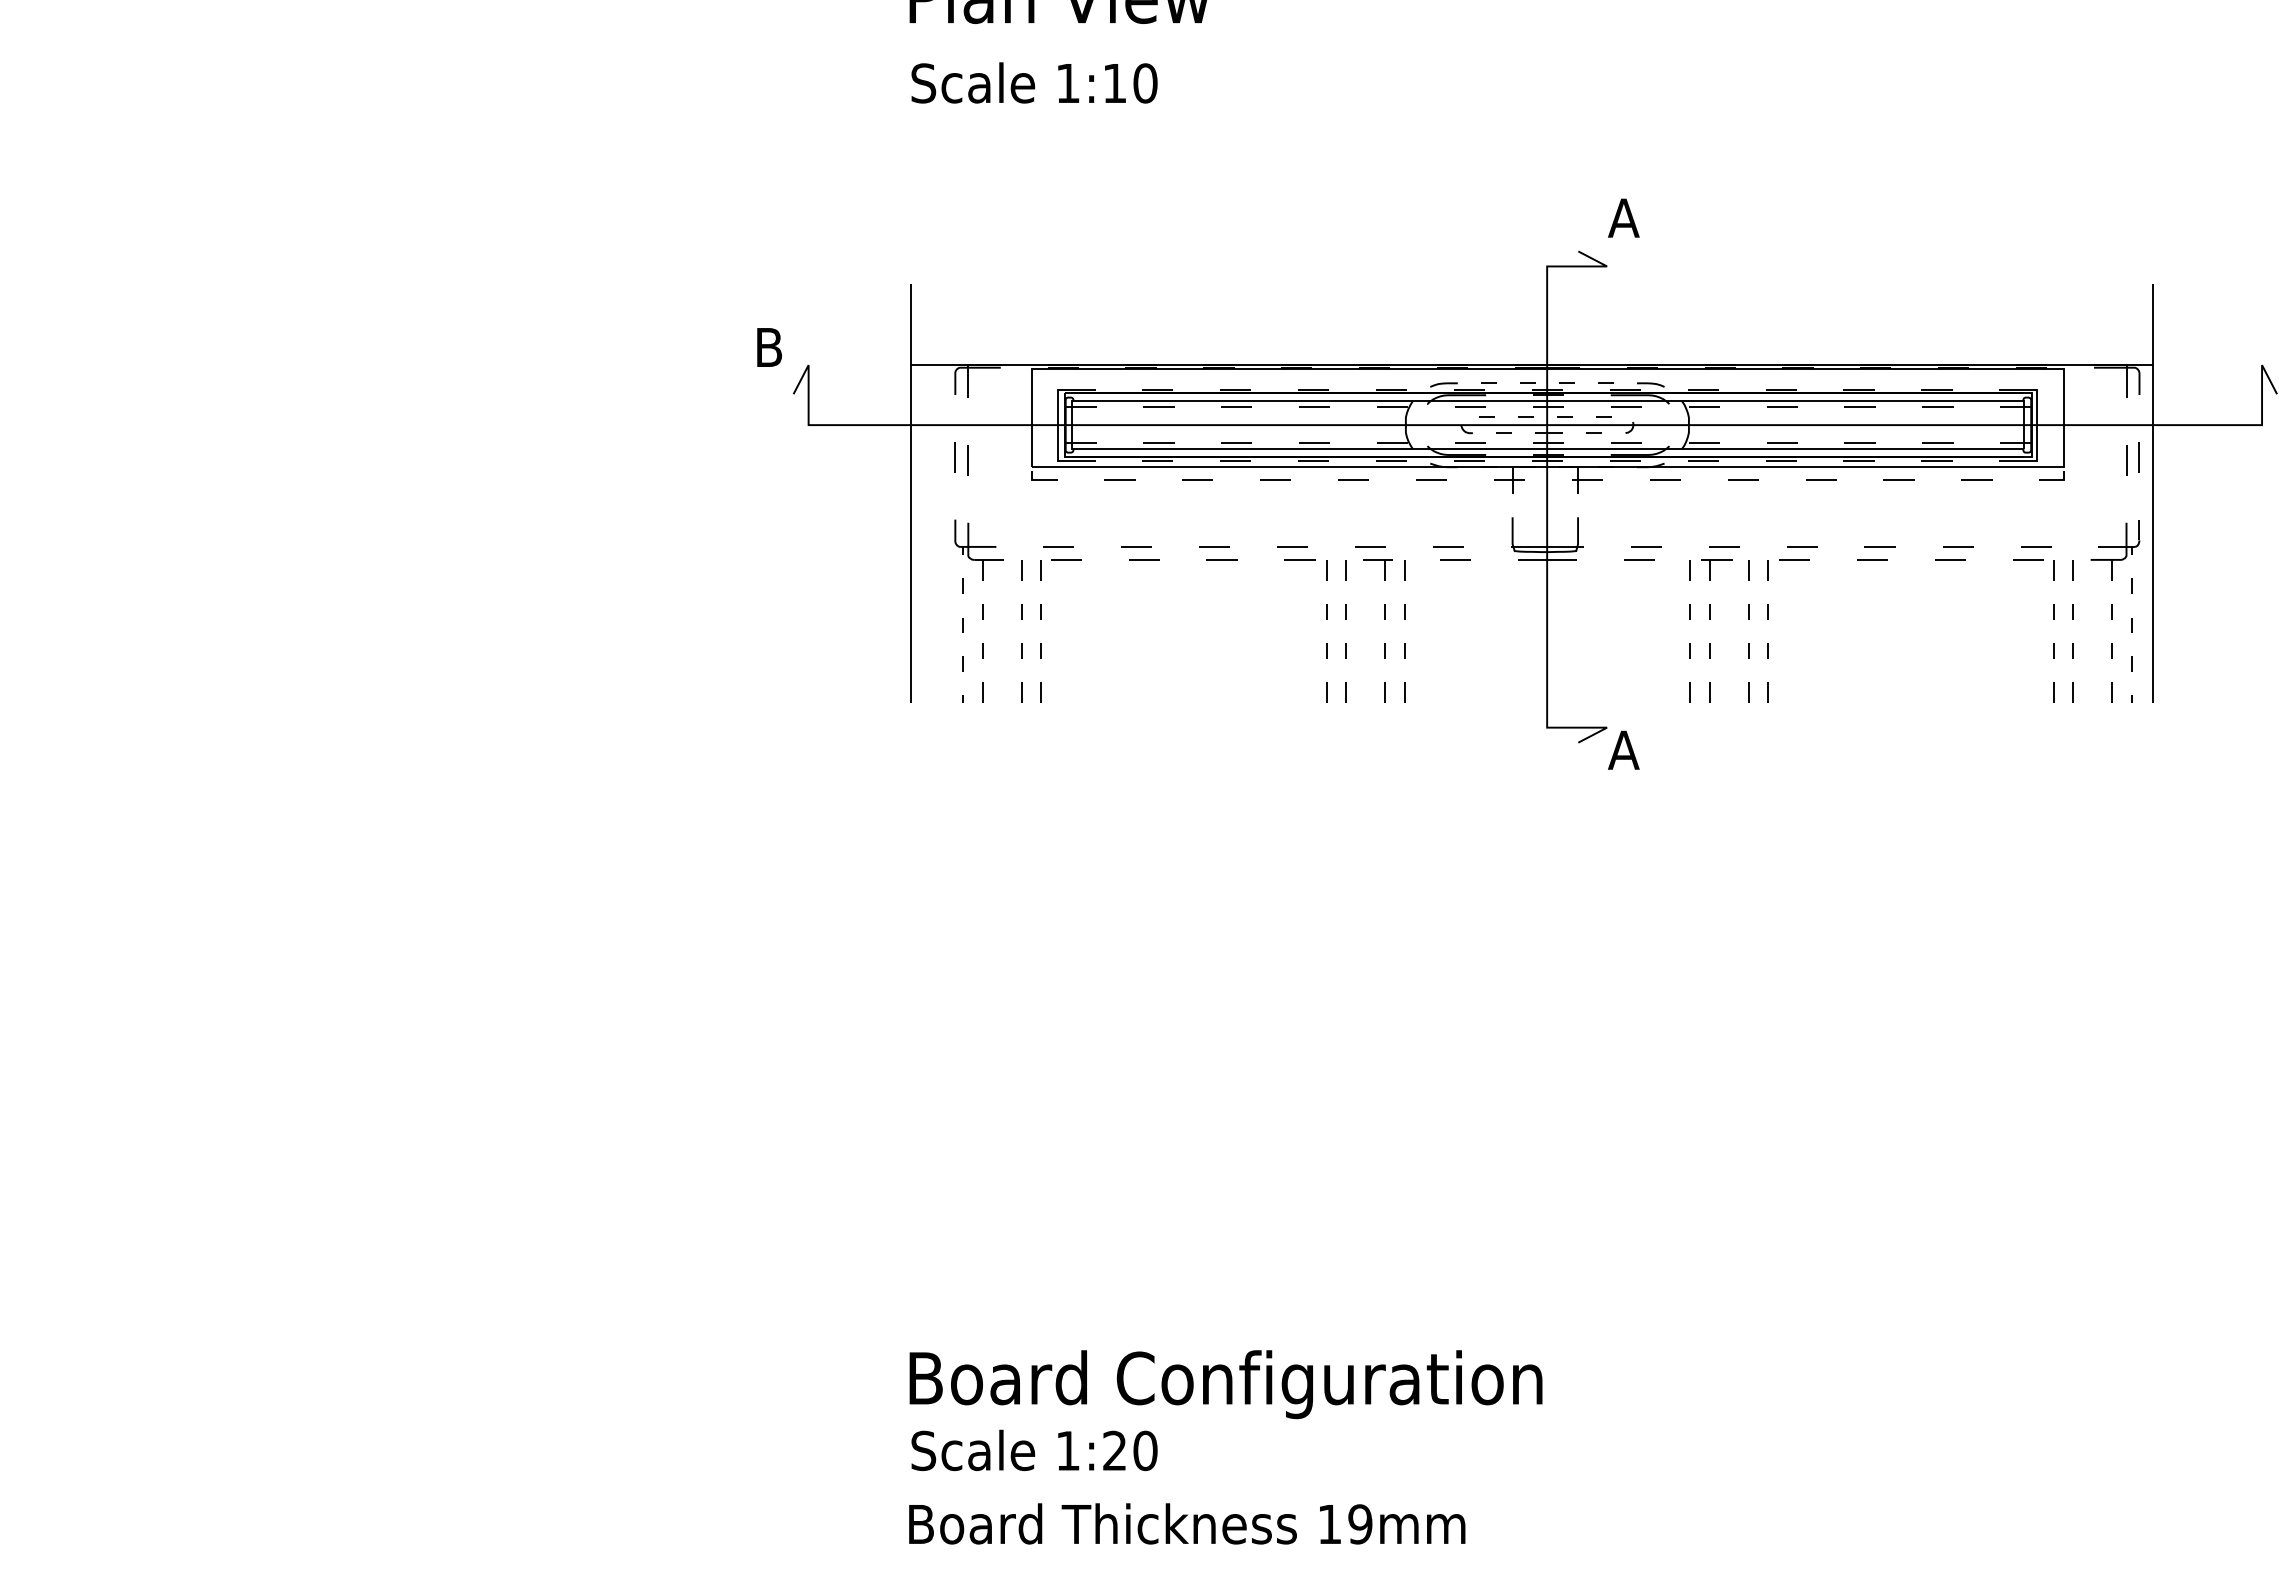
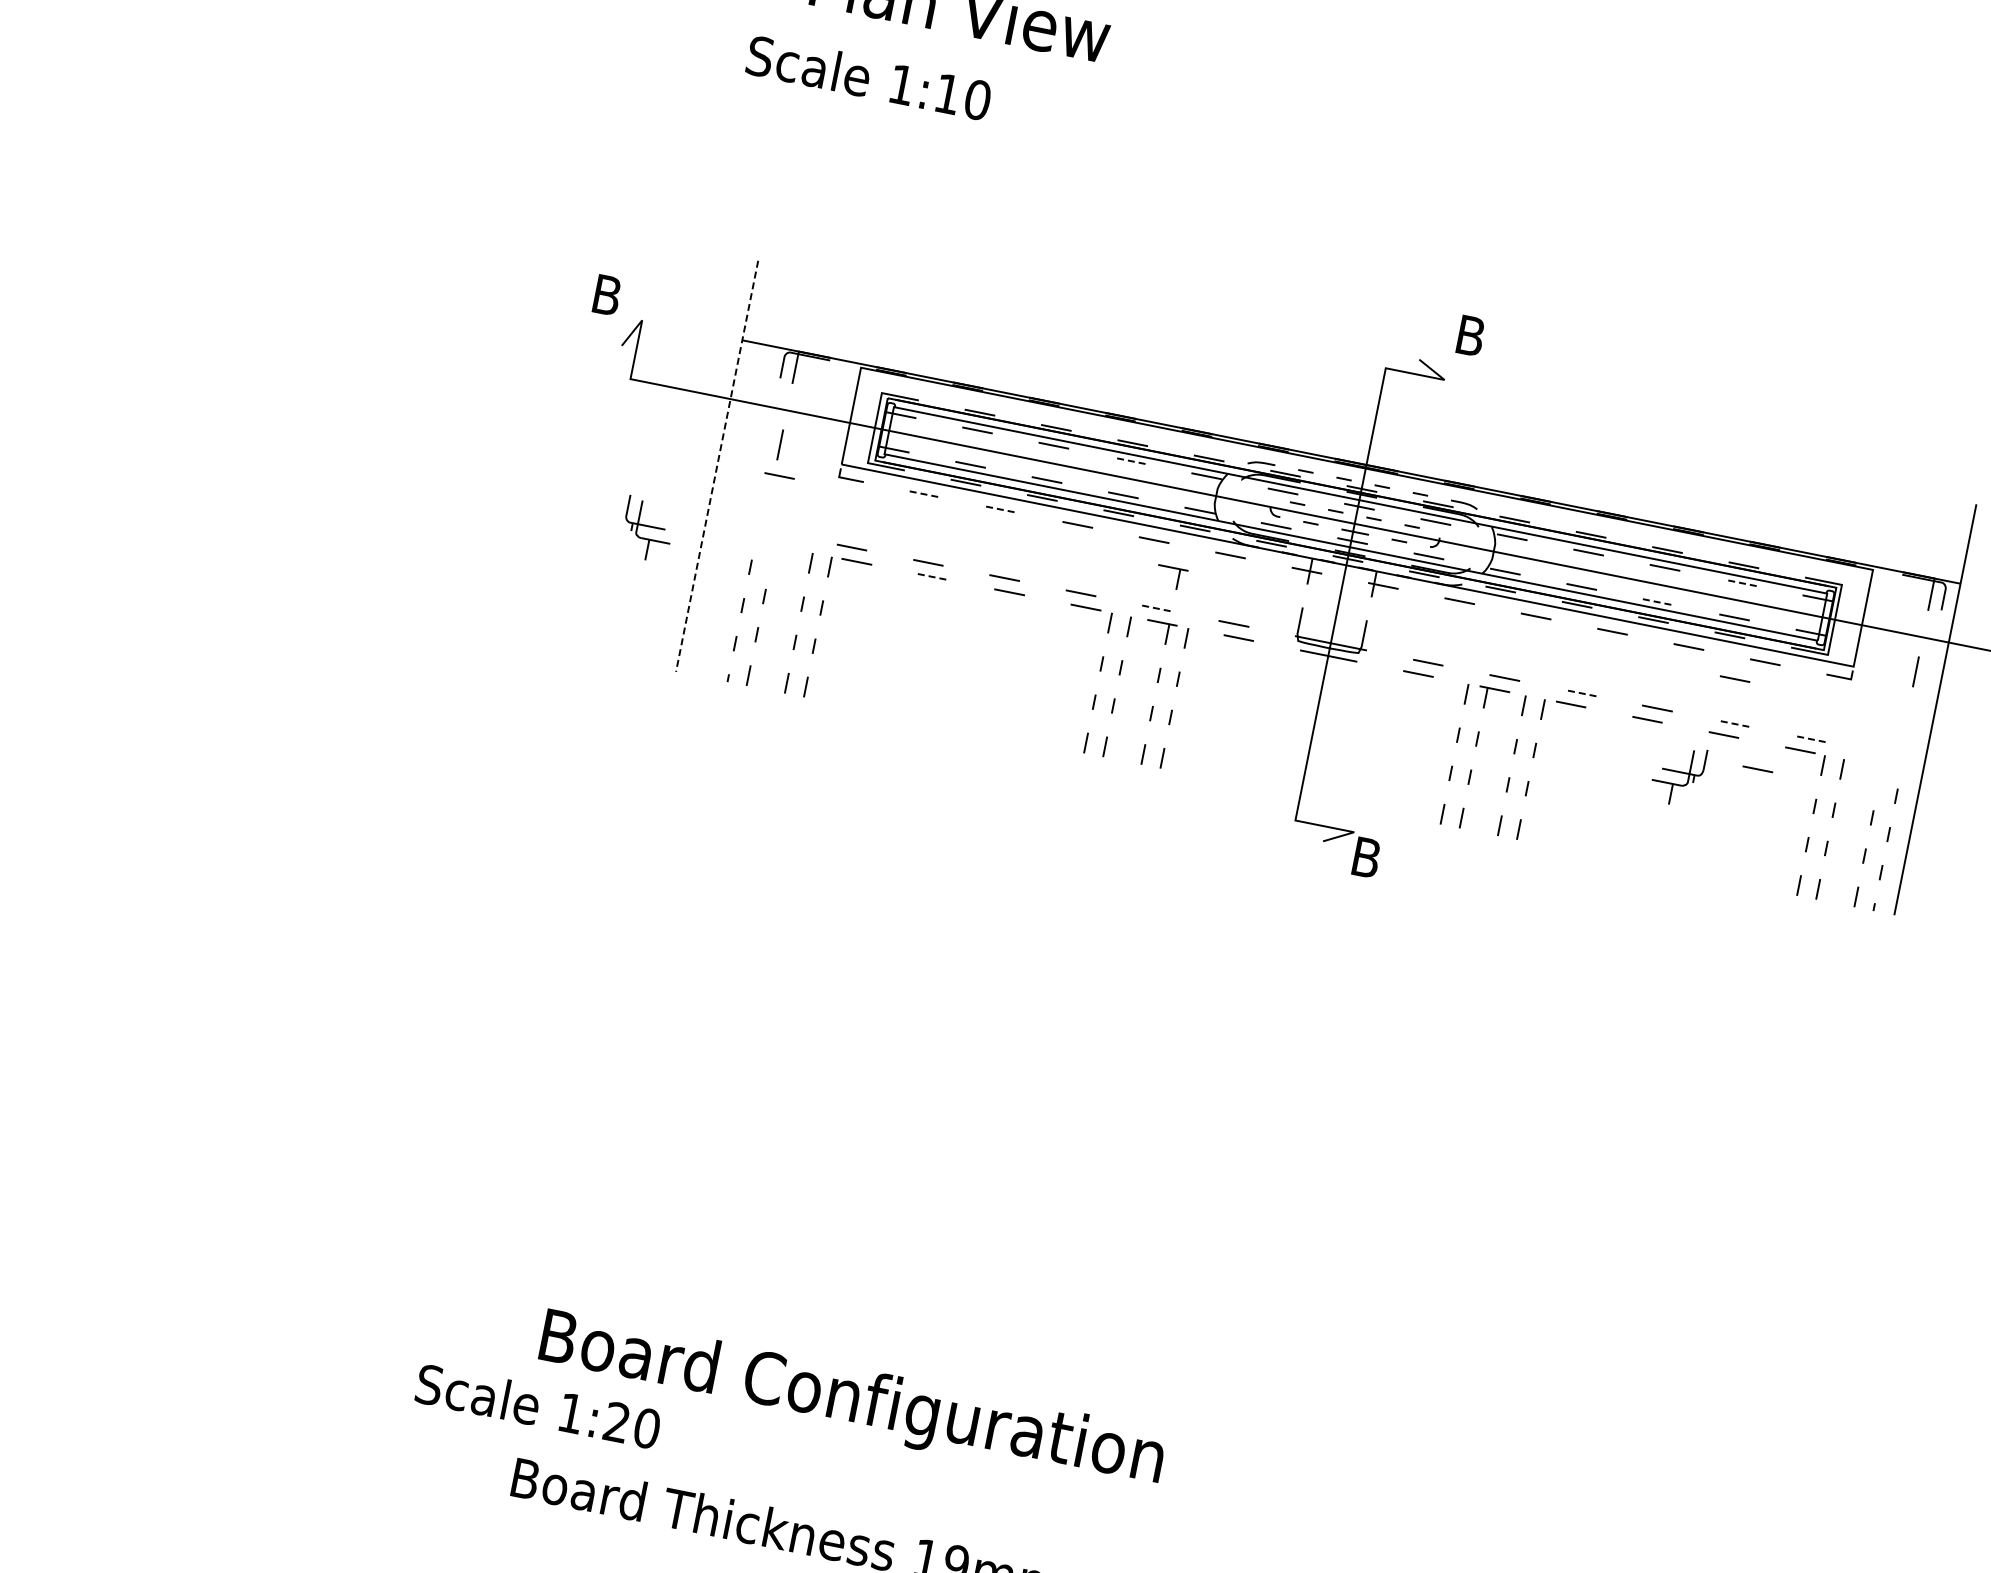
text: (1034, 82) -> (869, 77), moved
text: (1623, 217) -> (1470, 335), A -> B
line: (1314, 407) -> (1130, 460), solid -> dashed
line: (1937, 407) -> (1740, 583), solid -> dashed
line: (1860, 442) -> (1658, 602), solid -> dashed
line: (954, 457) -> (767, 439), removed
line: (2138, 457) -> (1928, 671), removed
line: (1119, 480) -> (924, 494), solid -> dashed
line: (1197, 480) -> (1000, 509), solid -> dashed
line: (973, 490) -> (779, 475), added
line: (910, 493) -> (717, 466), solid -> dashed
line: (1950, 502) -> (1735, 678), added
part: (1384, 513) -> (1177, 578), added
line: (1370, 546) -> (1157, 608), solid -> dashed
line: (1802, 546) -> (1581, 692), solid -> dashed
line: (1958, 546) -> (1734, 723), solid -> dashed
line: (2036, 546) -> (1810, 738), solid -> dashed
part: (978, 549) -> (647, 528), moved
part: (2115, 550) -> (1678, 775), moved
line: (1144, 559) -> (933, 576), solid -> dashed
line: (1990, 586) -> (1757, 768), added
text: (1623, 749) -> (1366, 856), A -> B
text: (1034, 1450) -> (538, 1406), moved

